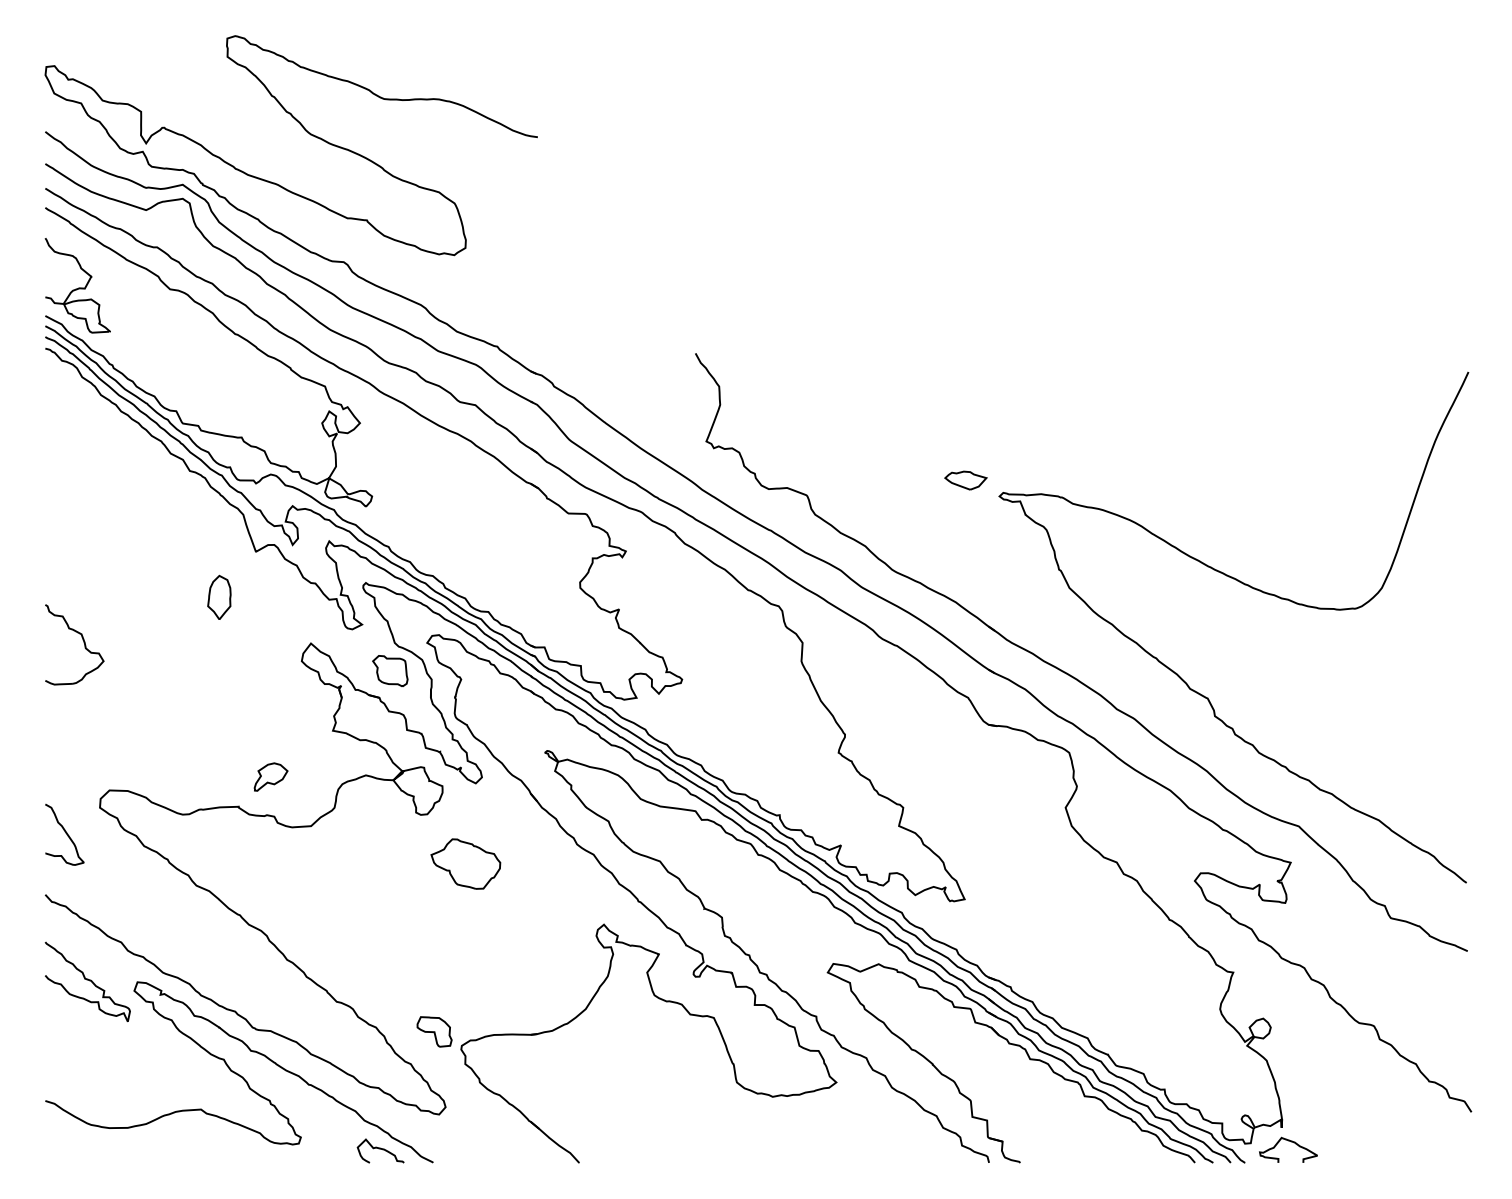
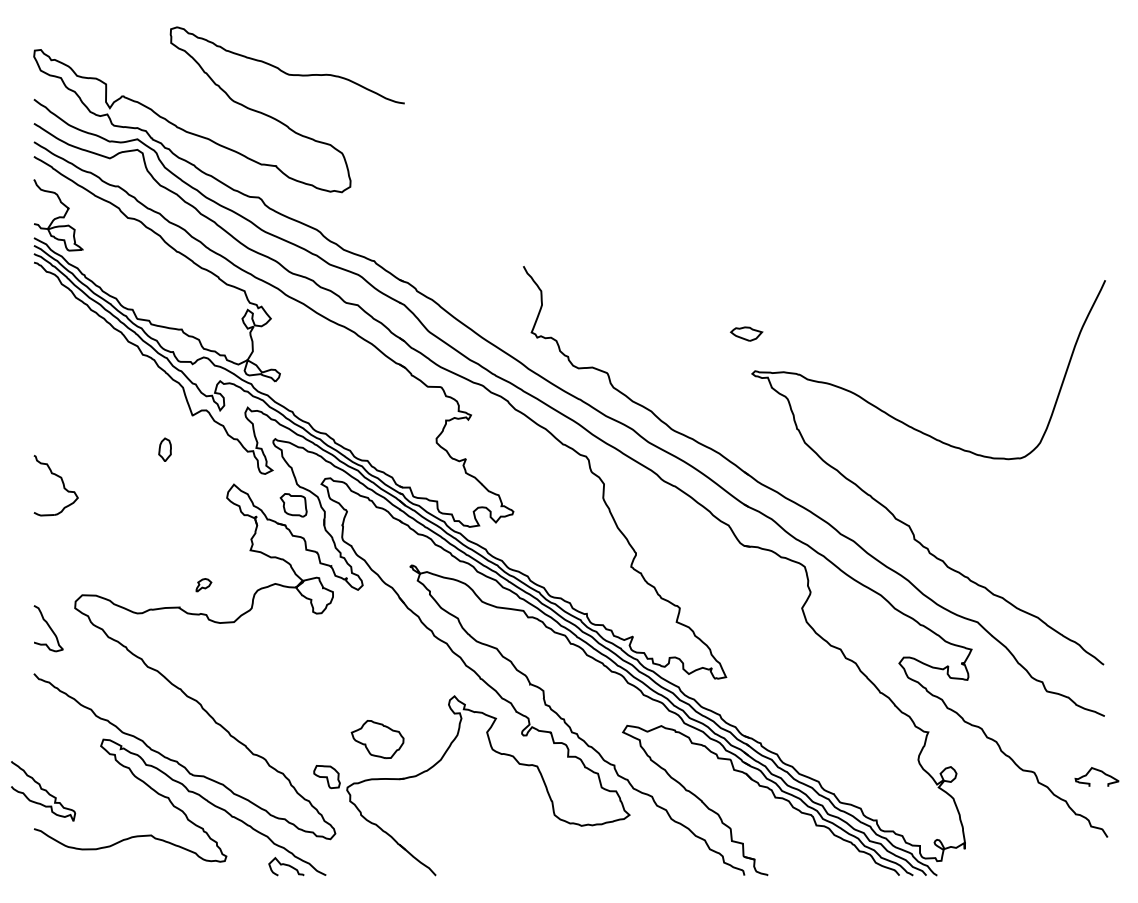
part: (965, 480) -> (746, 334), moved
part: (219, 596) -> (165, 449), size x0.7
part: (270, 776) -> (203, 584), size x0.6
part: (465, 863) -> (377, 739), moved
curve: (87, 980) -> (43, 790), moved
curve: (1291, 1142) -> (1099, 771), moved

